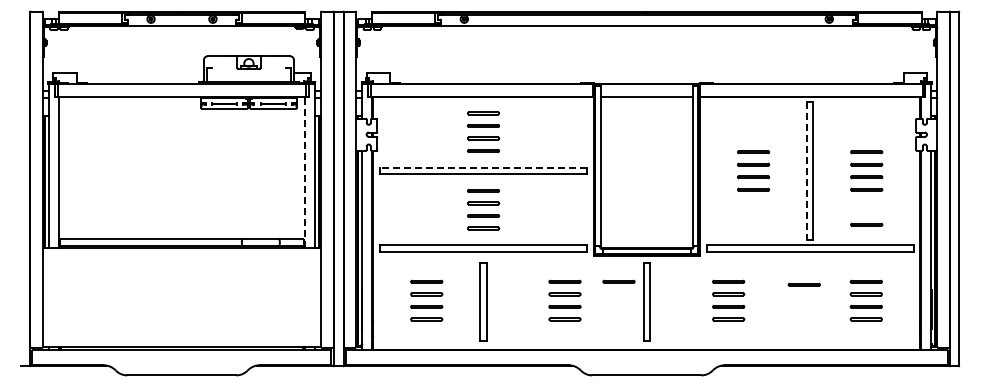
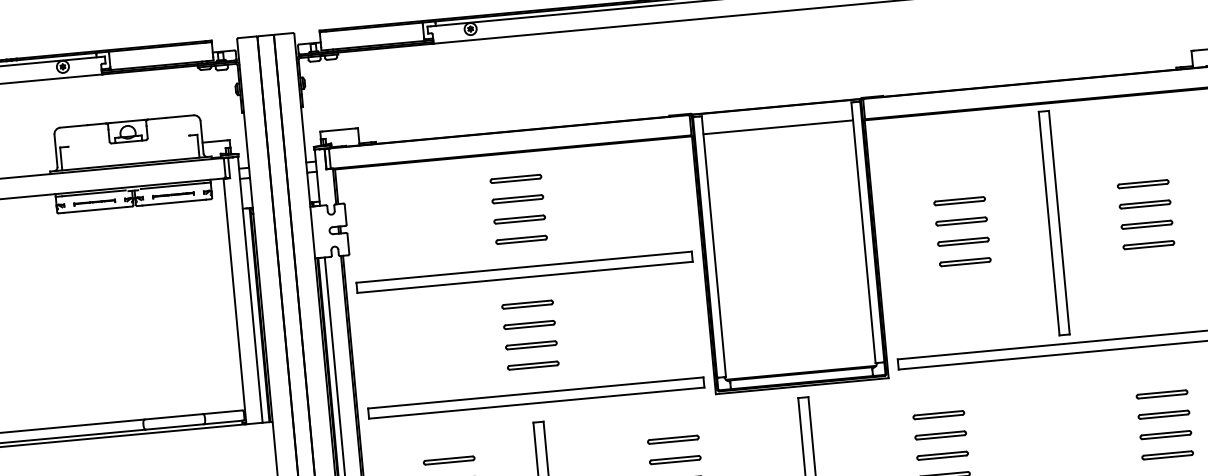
line: (483, 167) -> (524, 266), dashed -> solid
line: (806, 170) -> (1048, 222), dashed -> solid
line: (304, 172) -> (234, 301), dashed -> solid
line: (866, 224) -> (1153, 301), removed
line: (618, 281) -> (760, 431), removed
line: (803, 284) -> (1060, 408), removed

